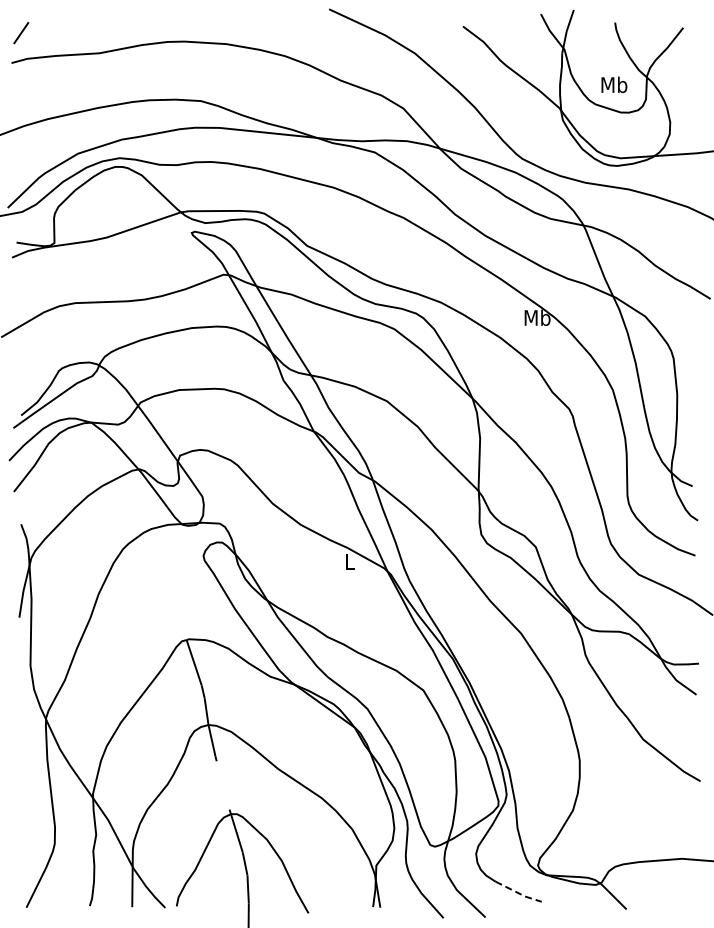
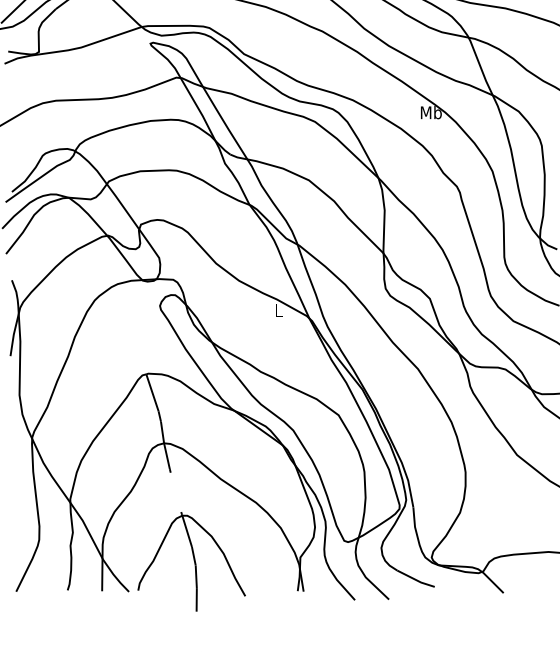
line: (518, 893) -> (415, 580), dashed -> solid

